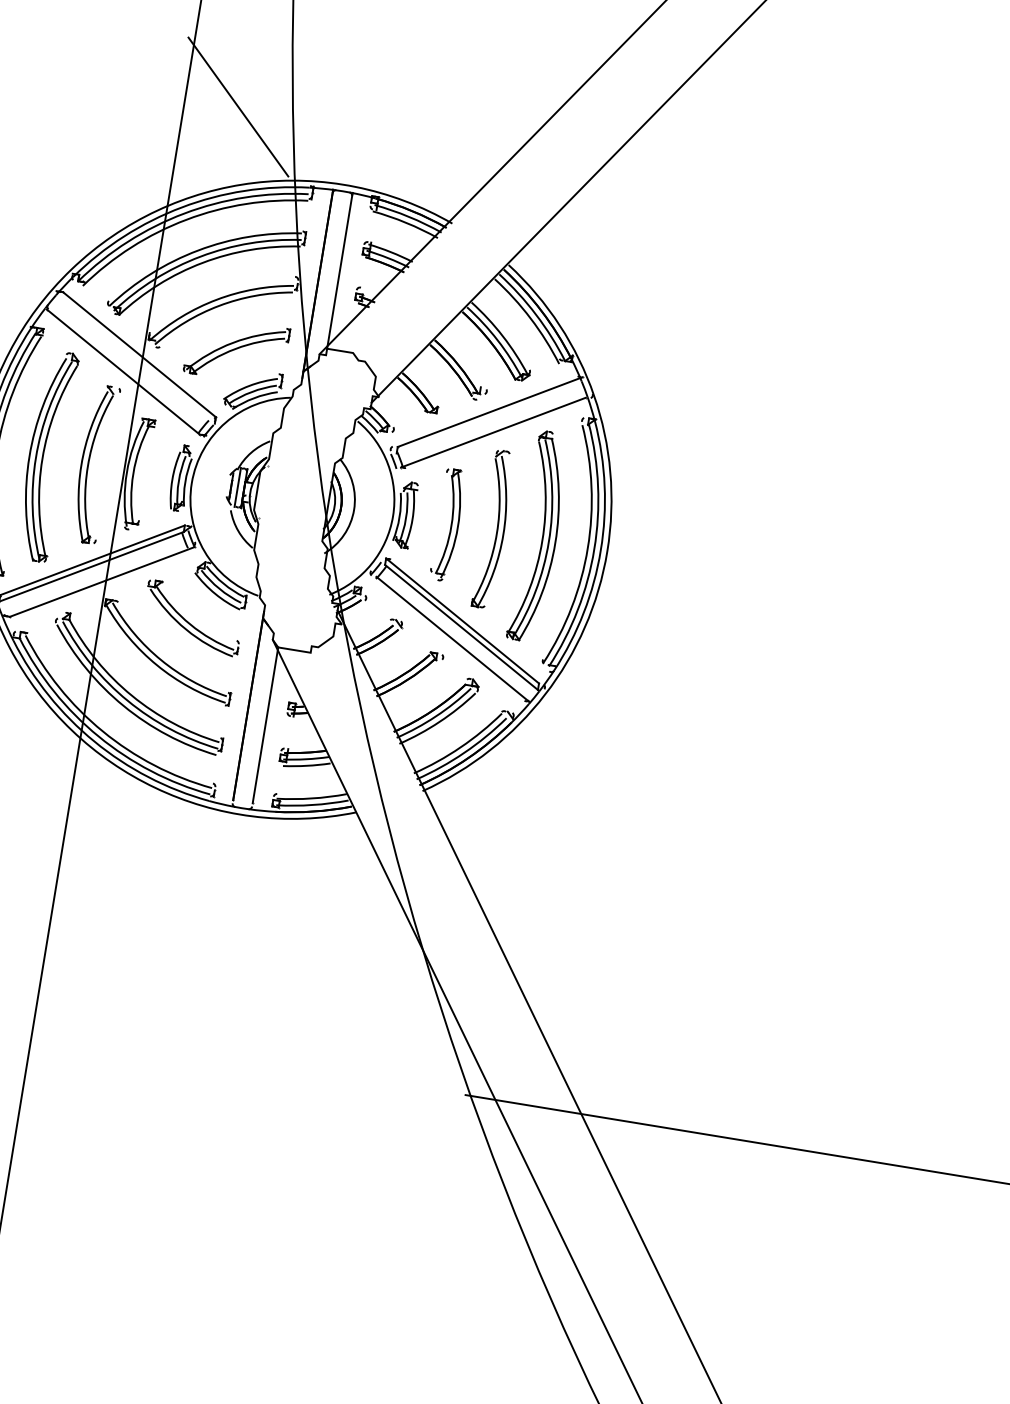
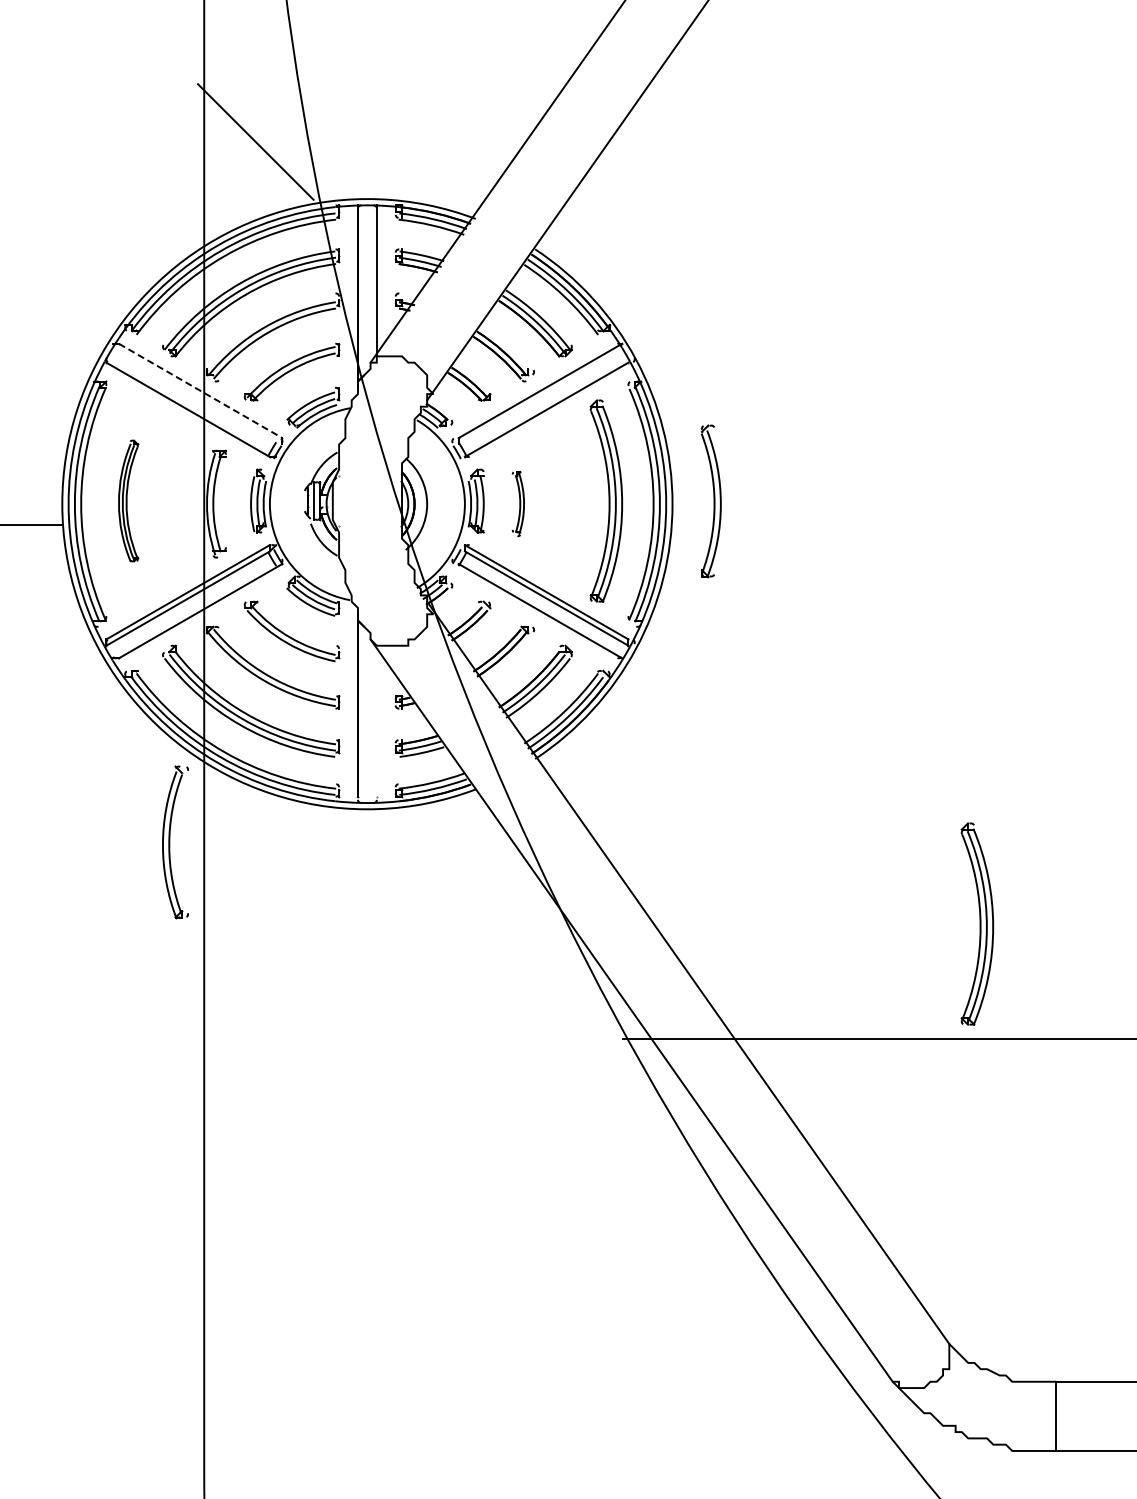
line: (140, 355) -> (201, 391), solid -> dashed
part: (46, 455) -> (128, 500), size x0.6
part: (94, 464) -> (175, 842), moved
part: (448, 524) -> (518, 503), size x0.6
part: (493, 529) -> (710, 501), moved
line: (265, 724) -> (376, 720), removed
part: (850, 1035) -> (976, 923), added

